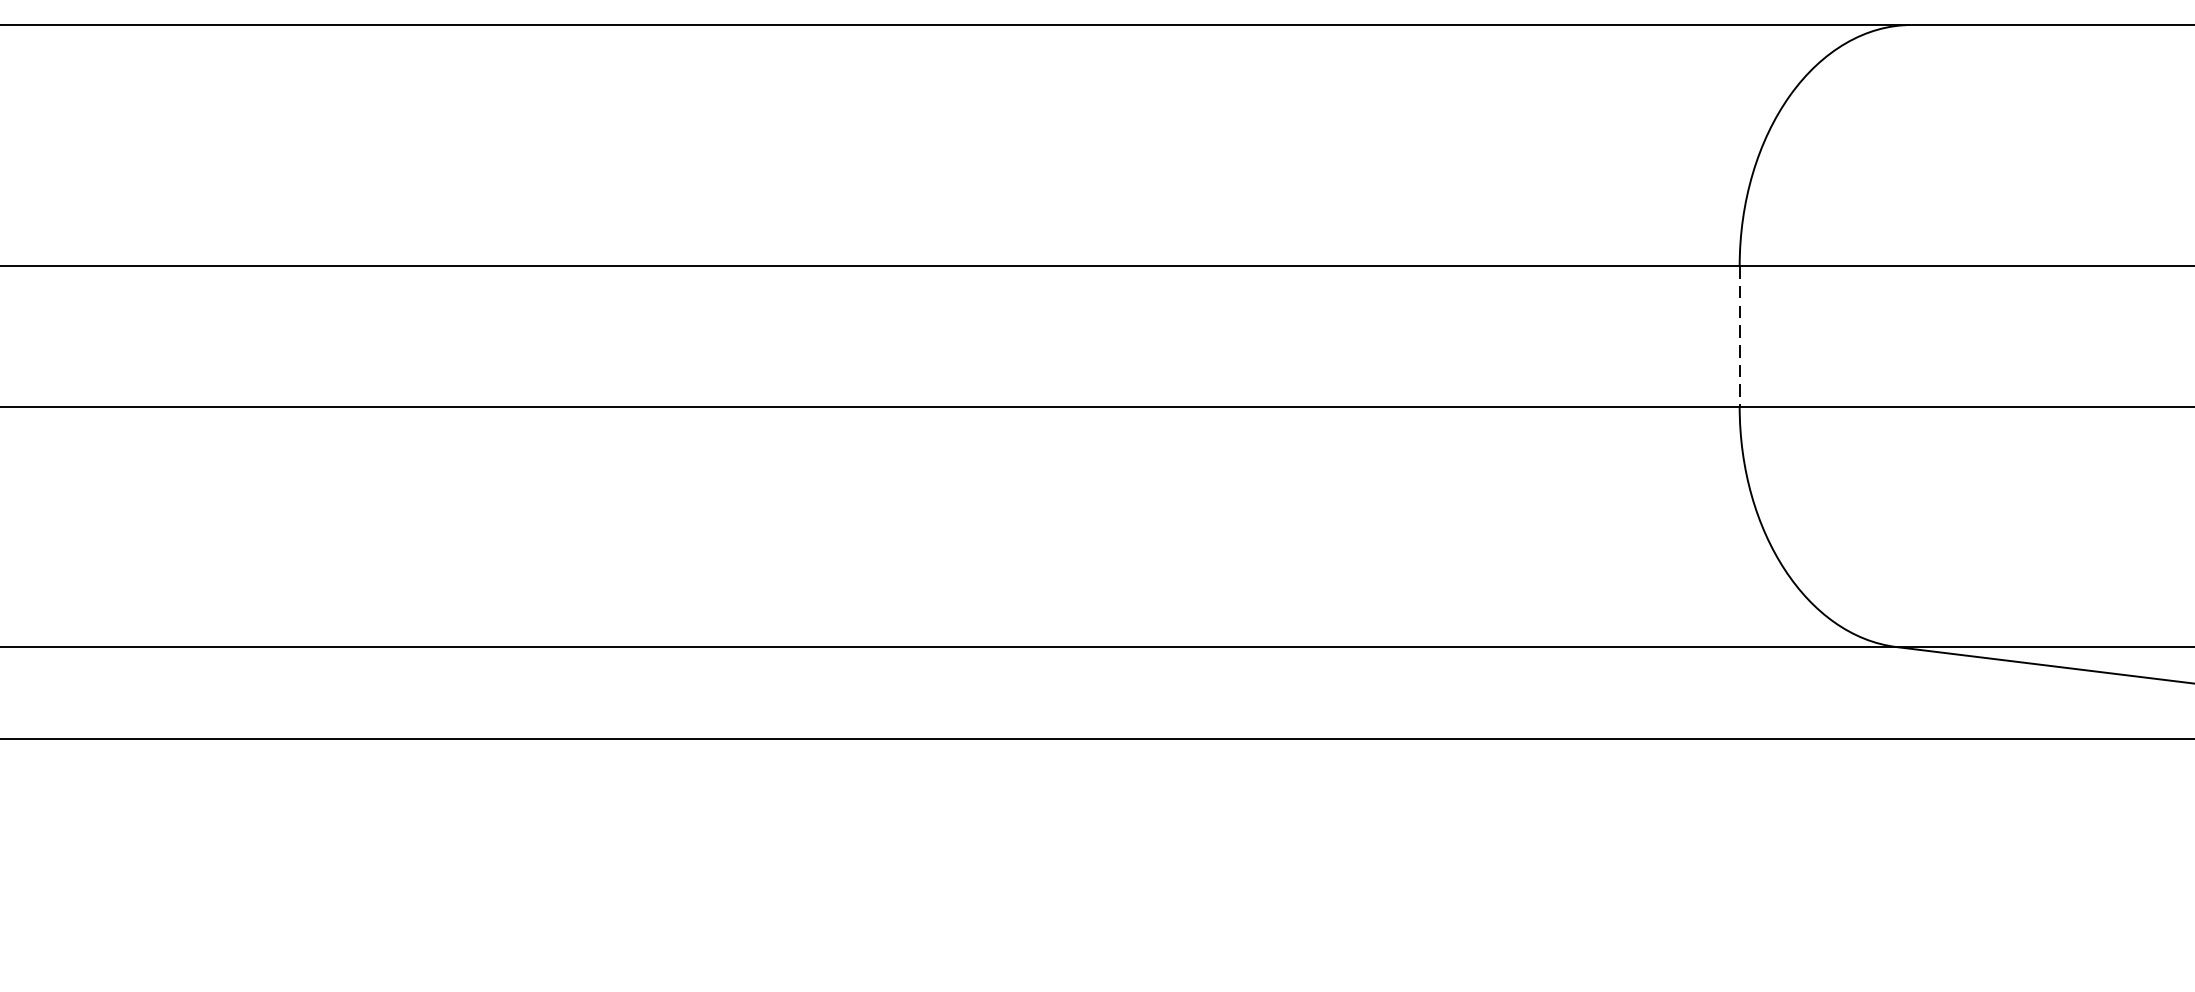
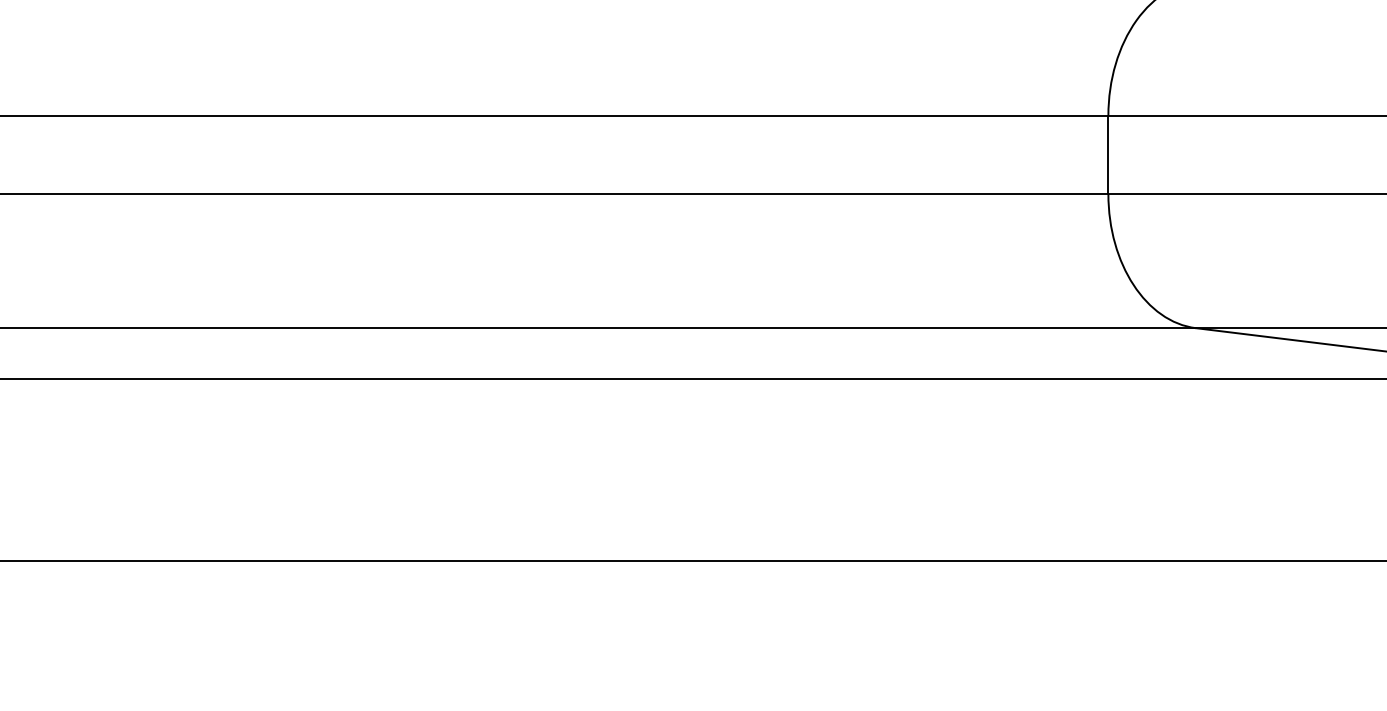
line: (1739, 337) -> (1108, 155), dashed -> solid

